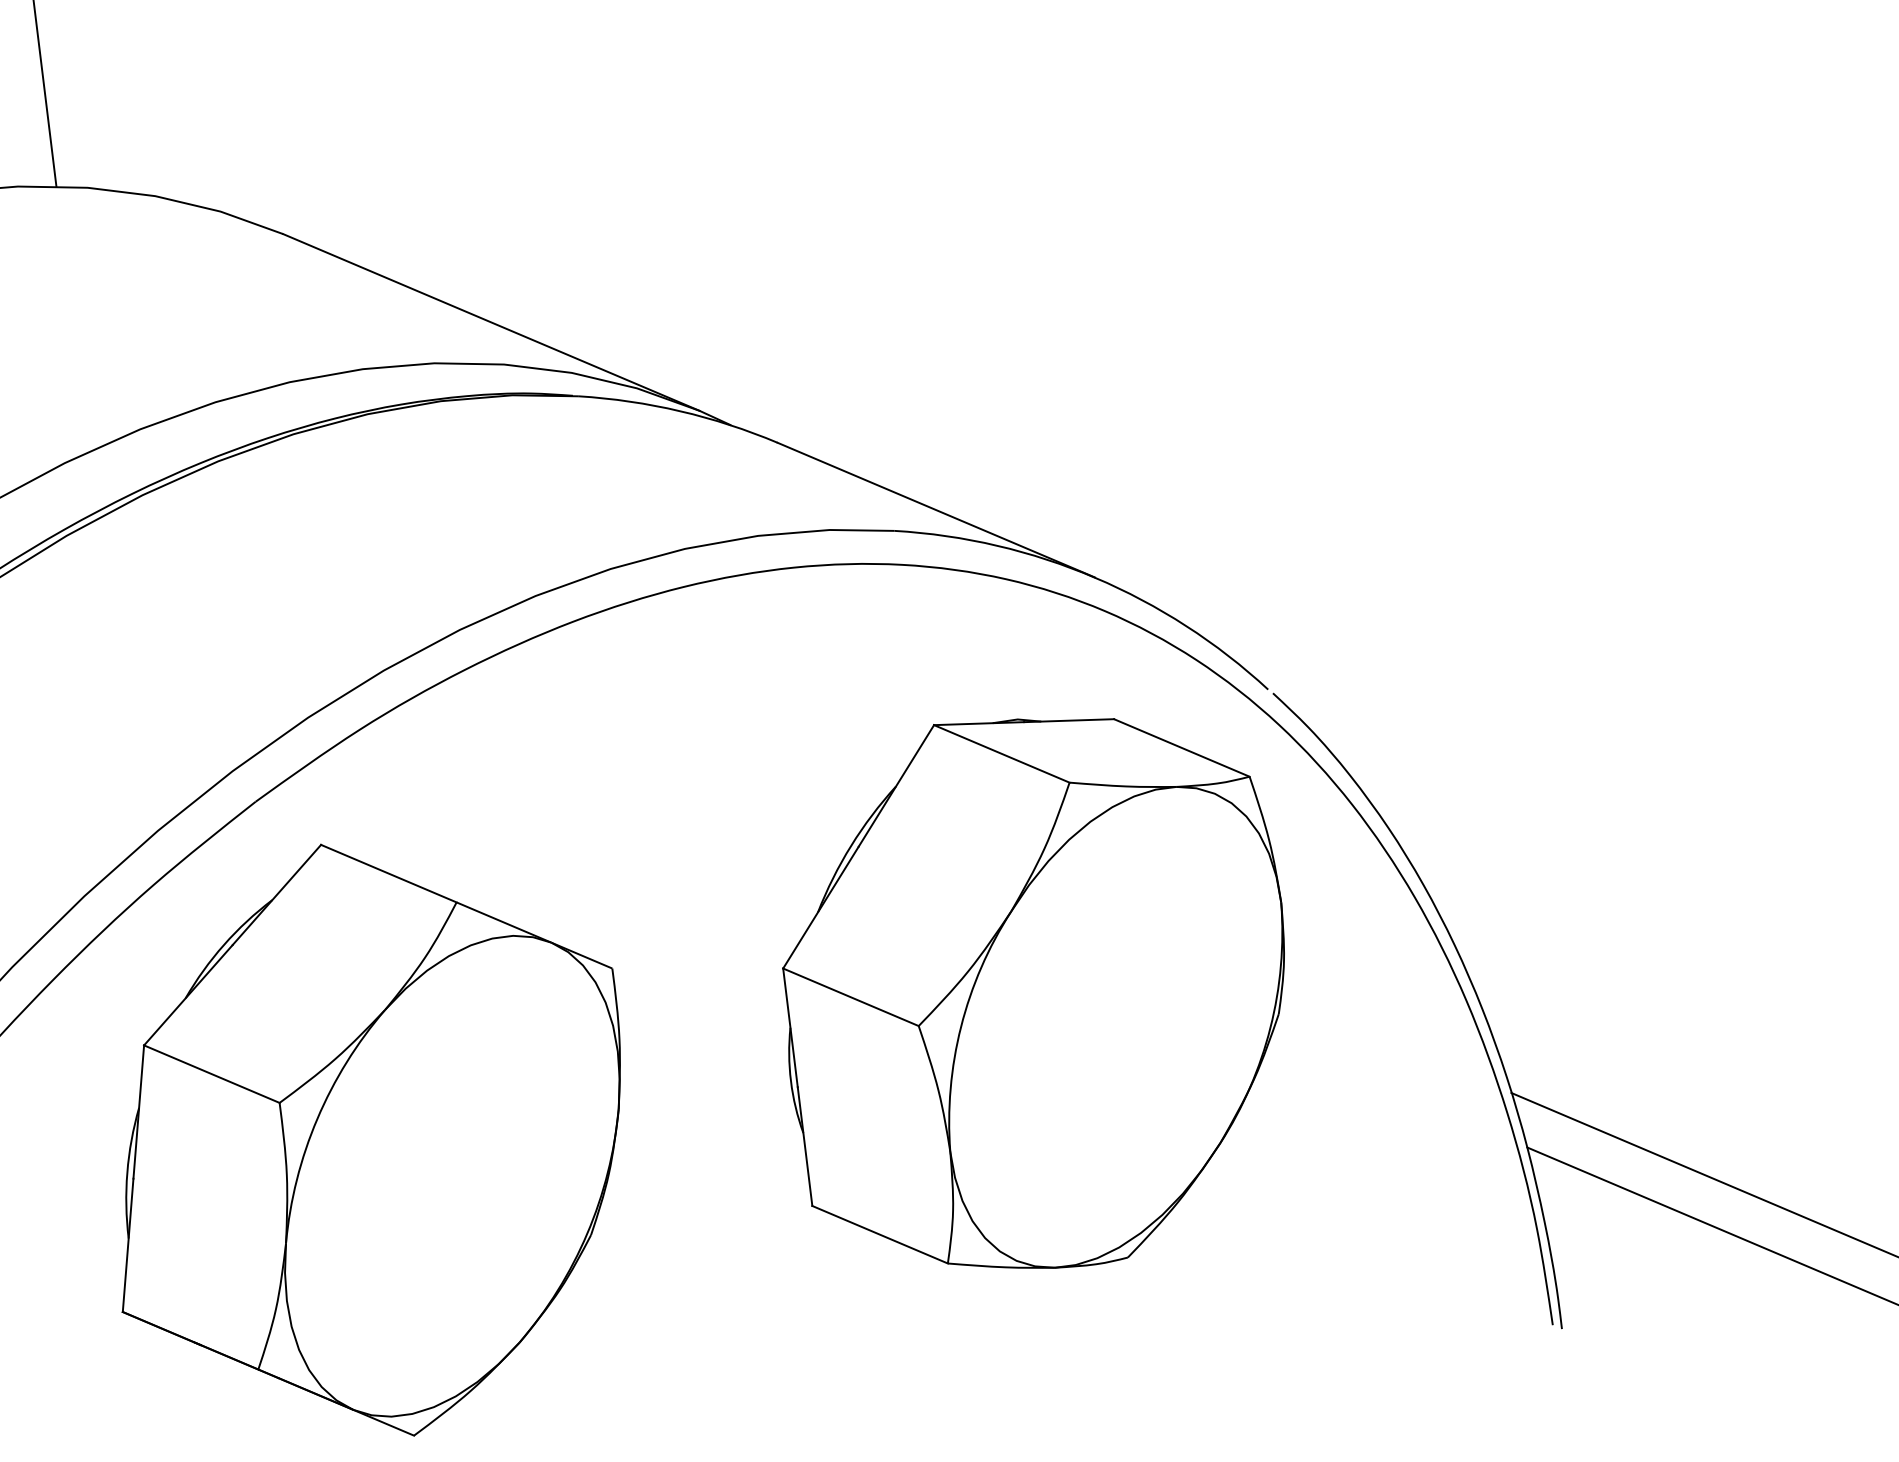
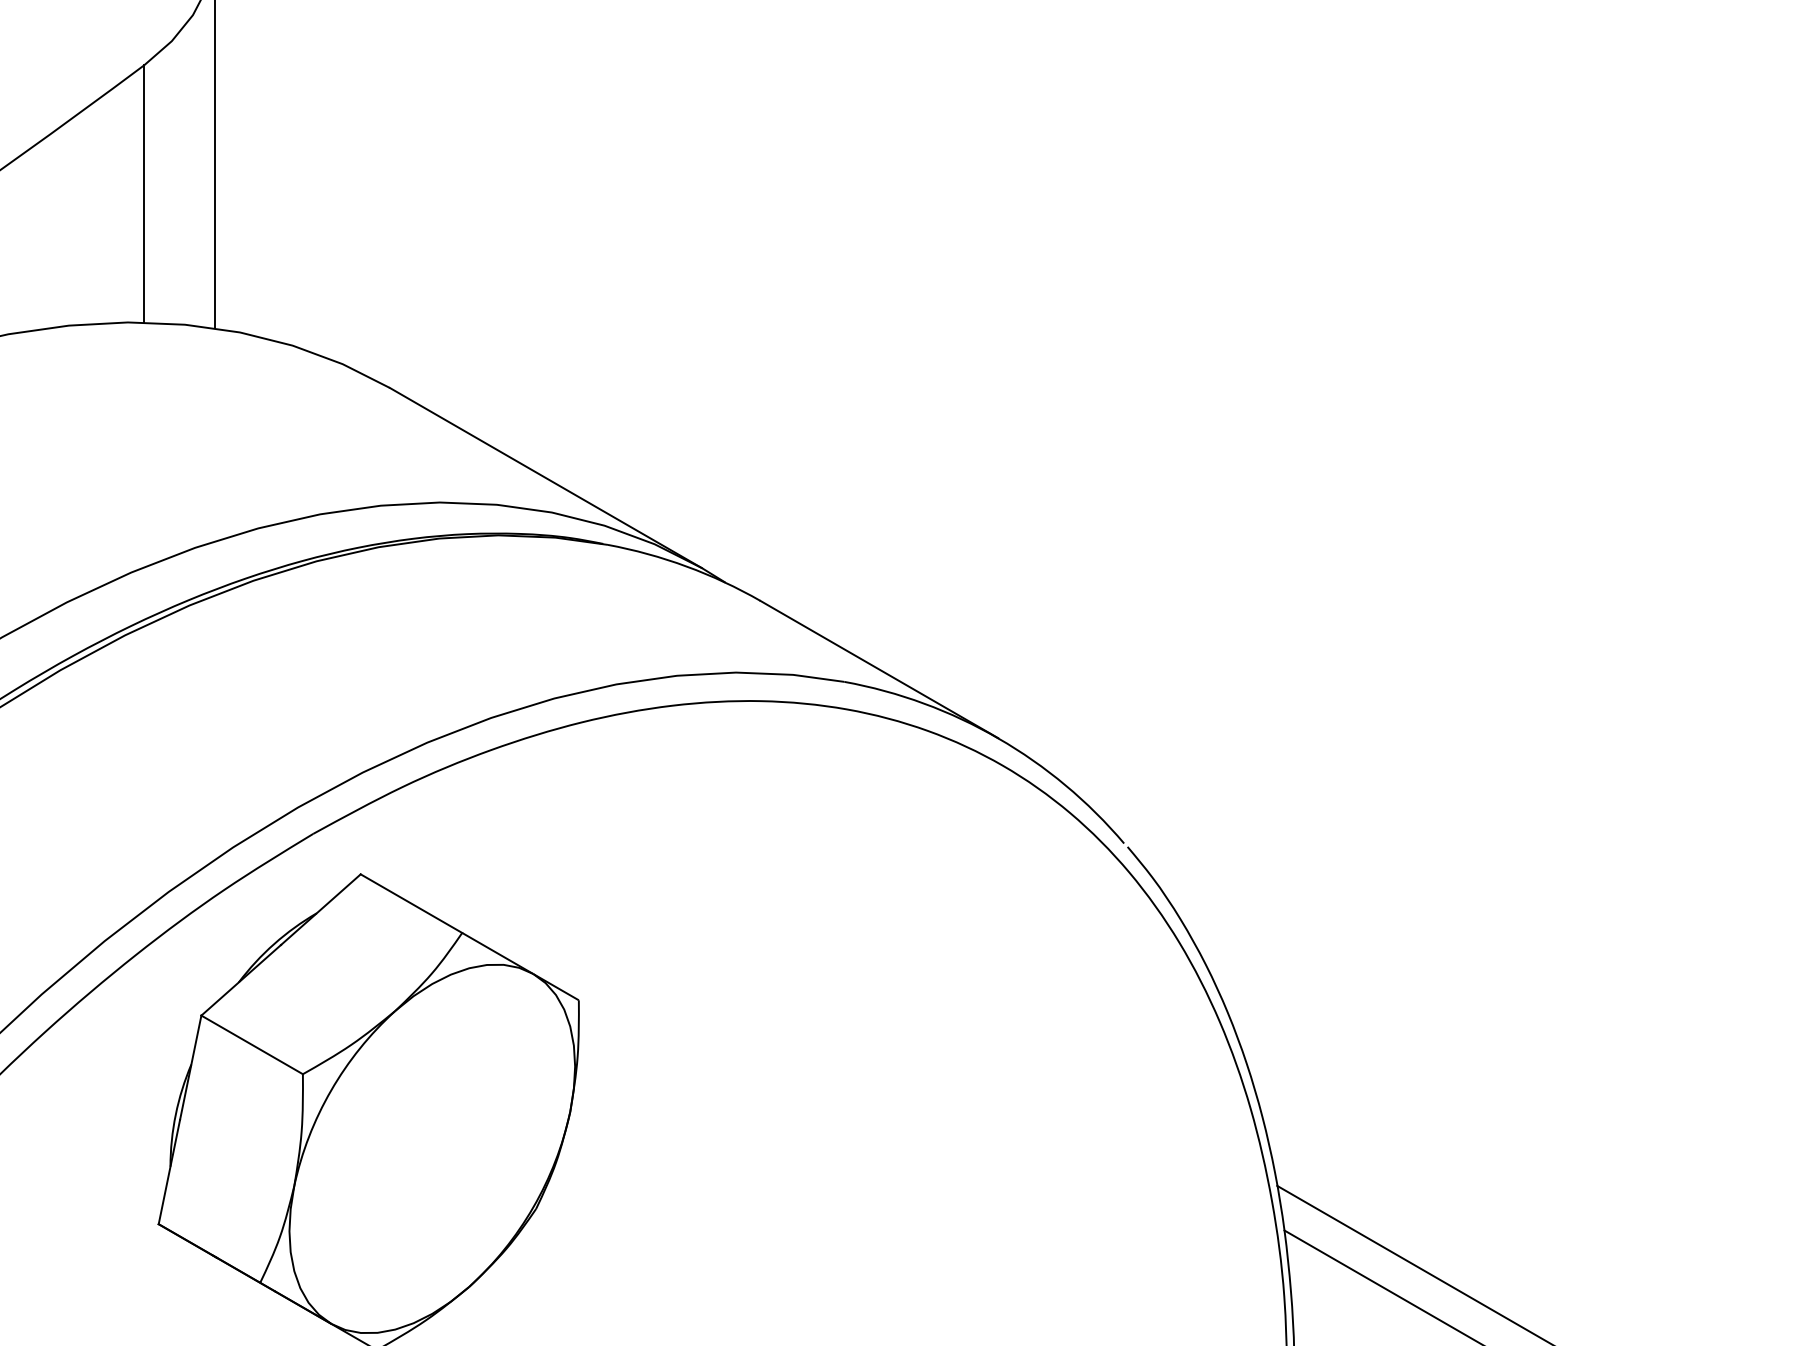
part: (1036, 991) -> (911, 1059), removed

